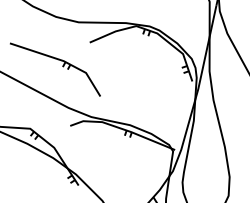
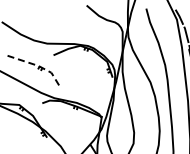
line: (63, 60) -> (38, 65), solid -> dashed

